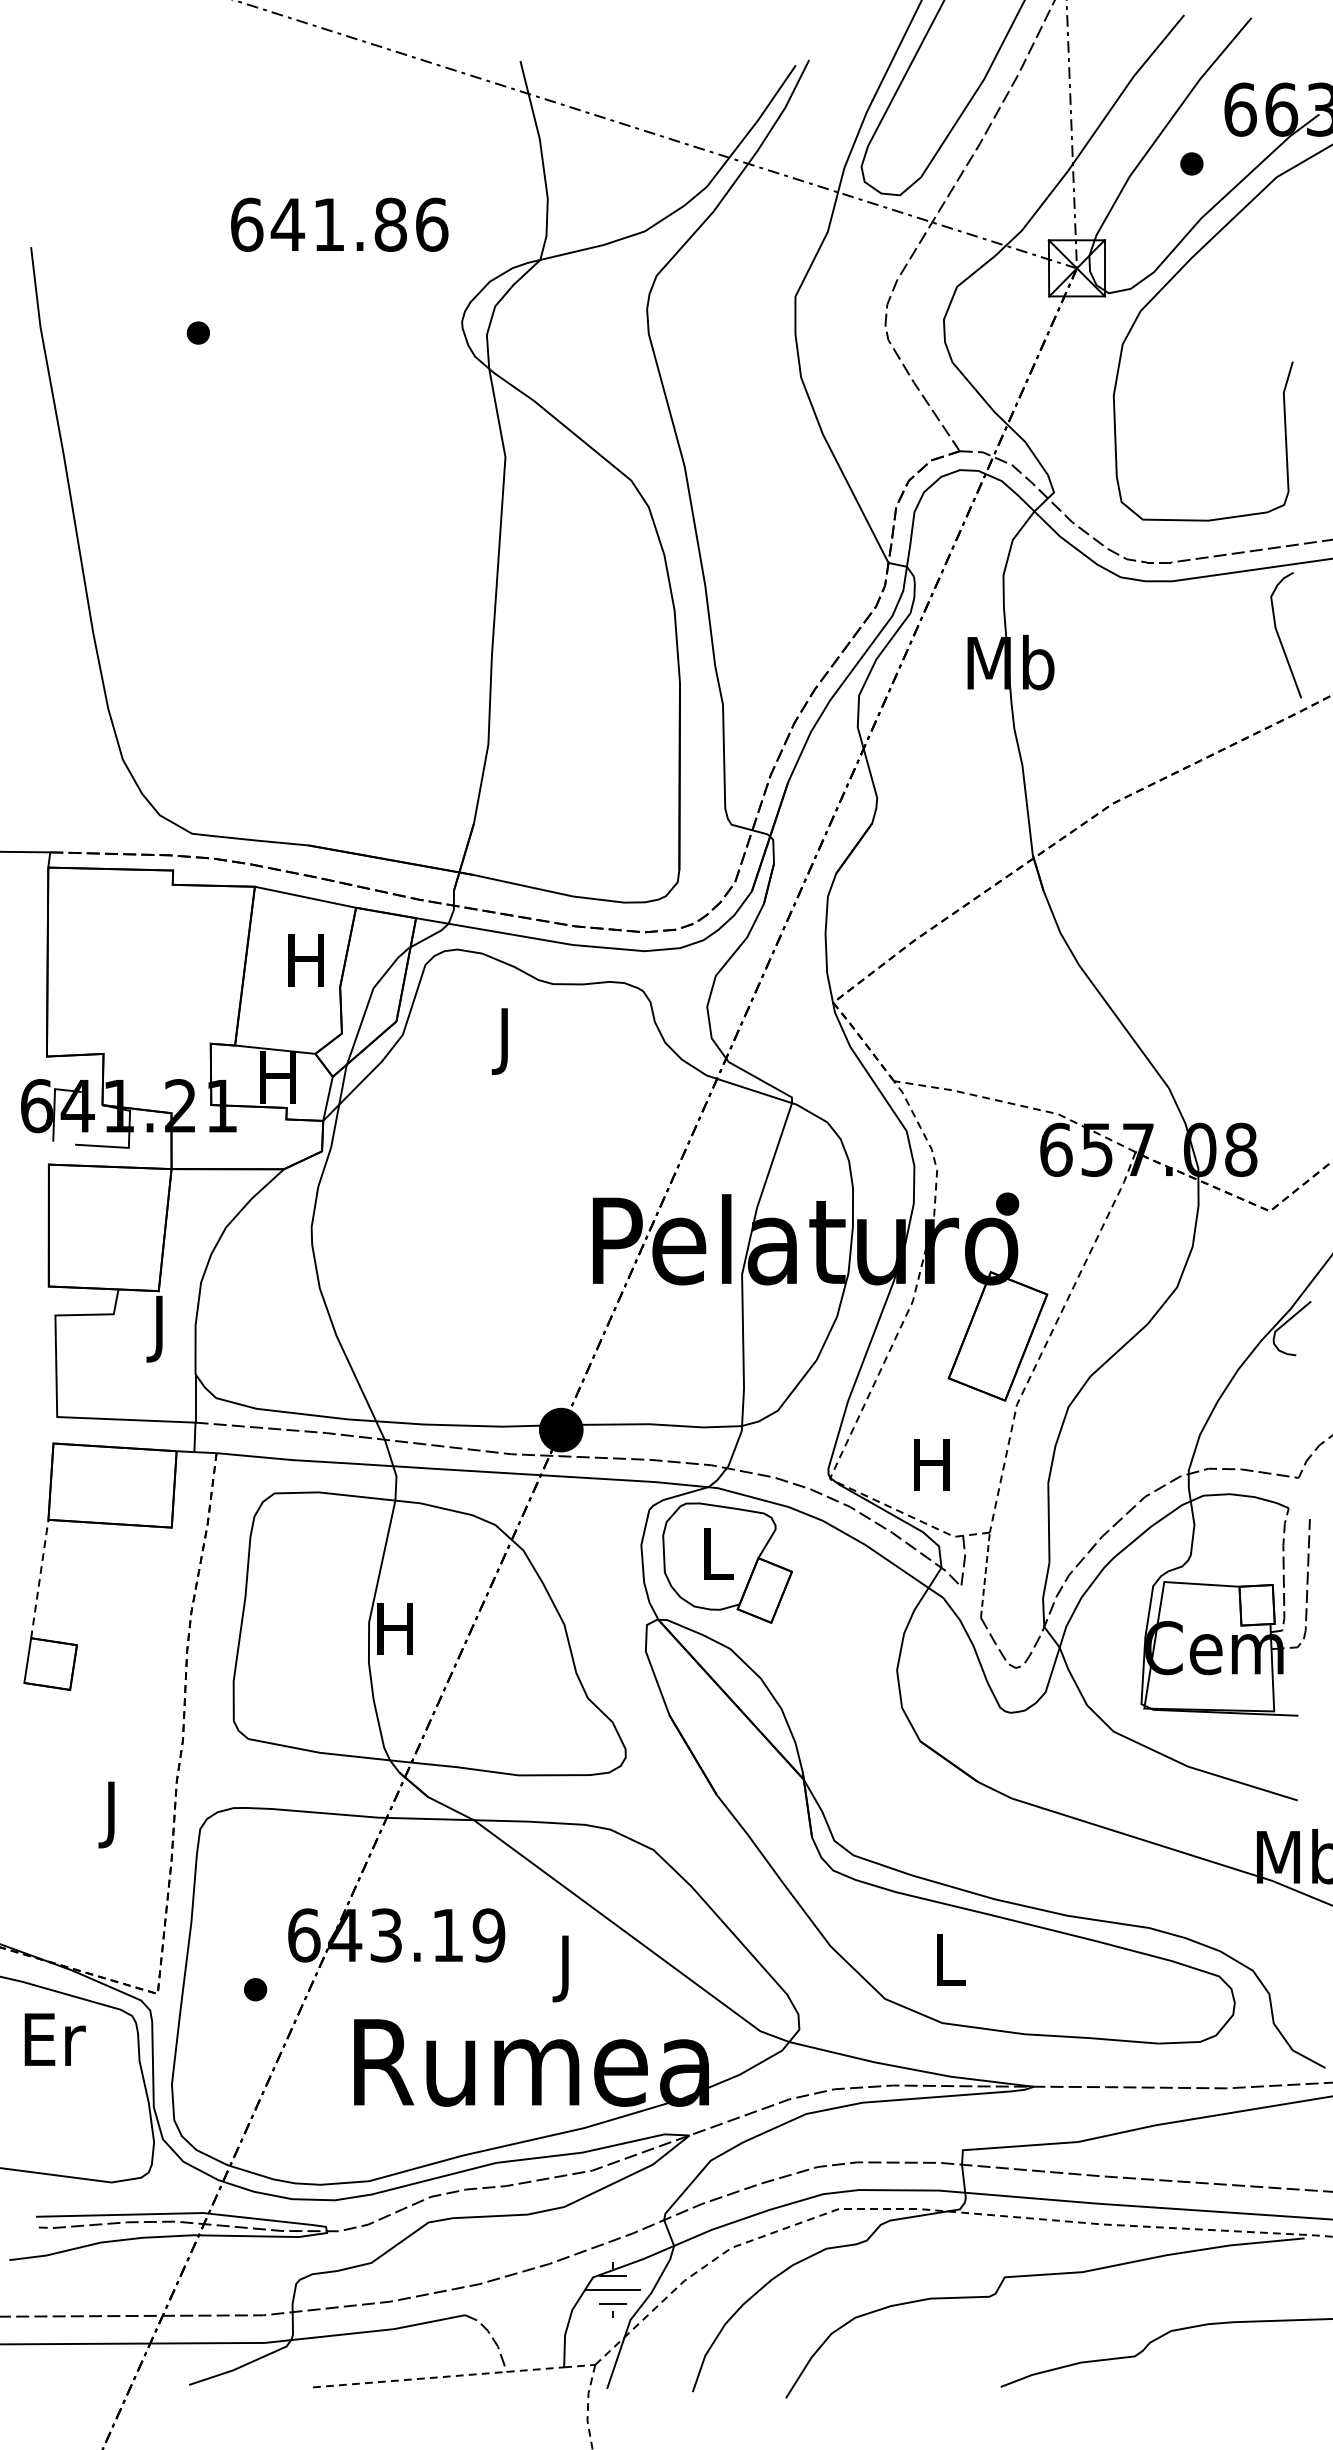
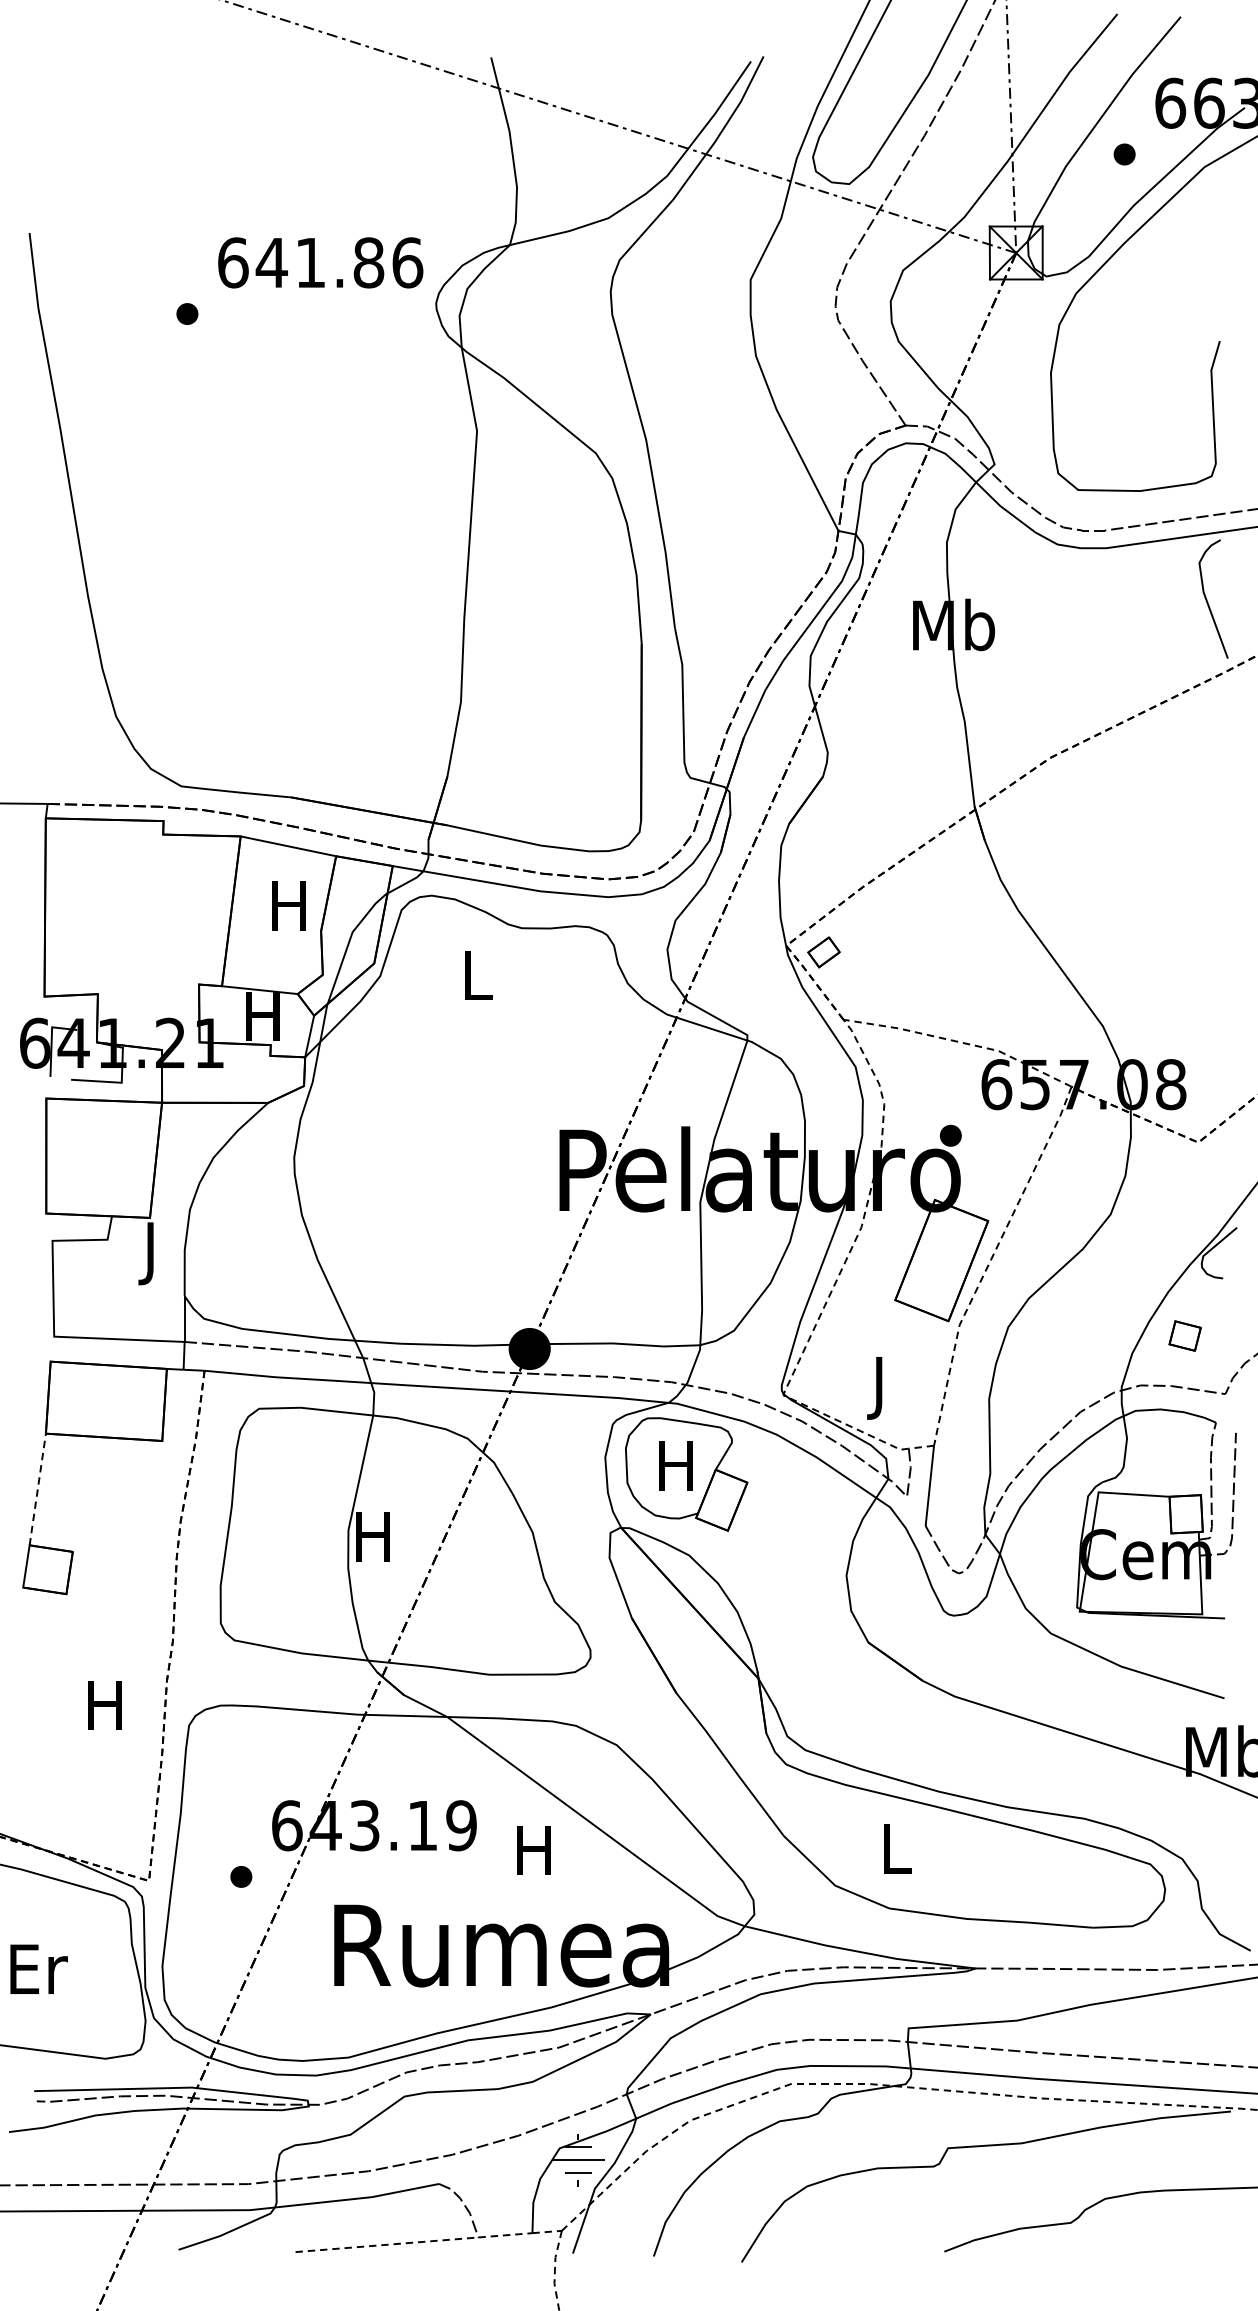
text: (339, 224) -> (320, 262), moved
part: (872, 1009) -> (823, 952), added
text: (506, 1041) -> (478, 982), J -> L
part: (1255, 1415) -> (1184, 1335), added
text: (931, 1471) -> (879, 1388), H -> J
text: (715, 1553) -> (675, 1465), L -> H
line: (985, 1575) -> (929, 1486), dashed -> solid
text: (110, 1814) -> (104, 1711), J -> H
text: (564, 1968) -> (532, 1856), J -> H
text: (54, 2039) -> (38, 1969), moved

